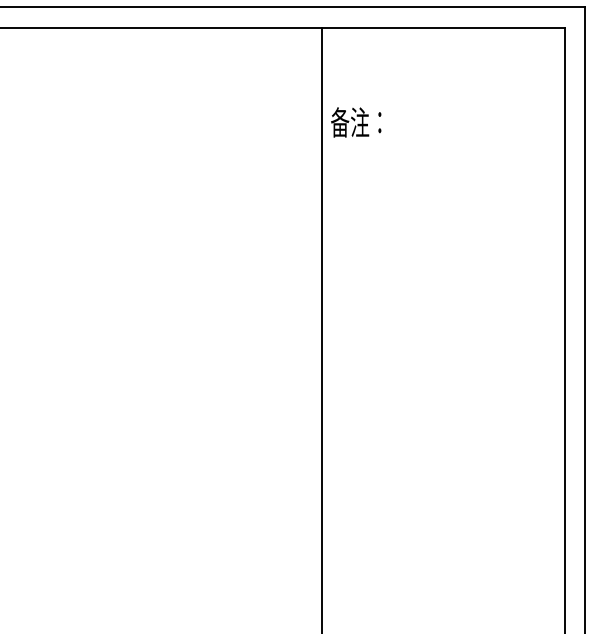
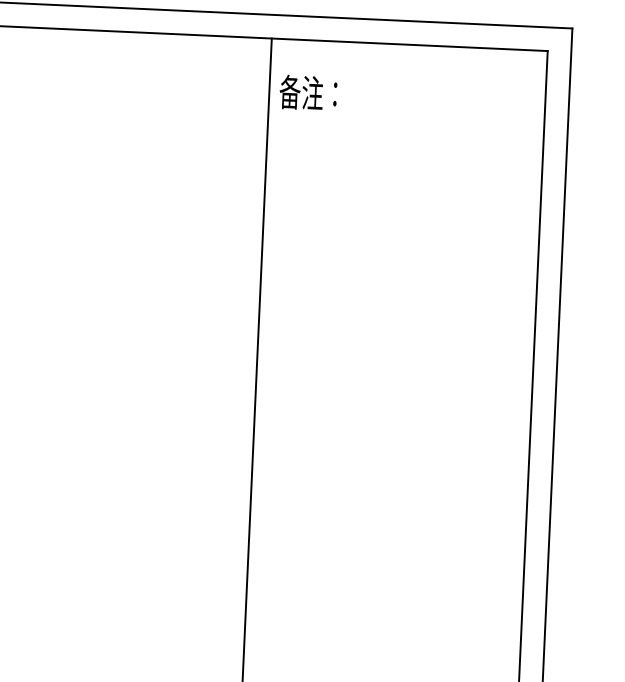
text: (356, 122) -> (308, 93), moved

